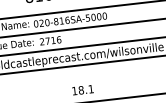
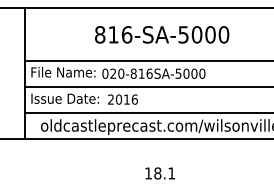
text: (47, 41) -> (118, 99), 2716 -> 2016

